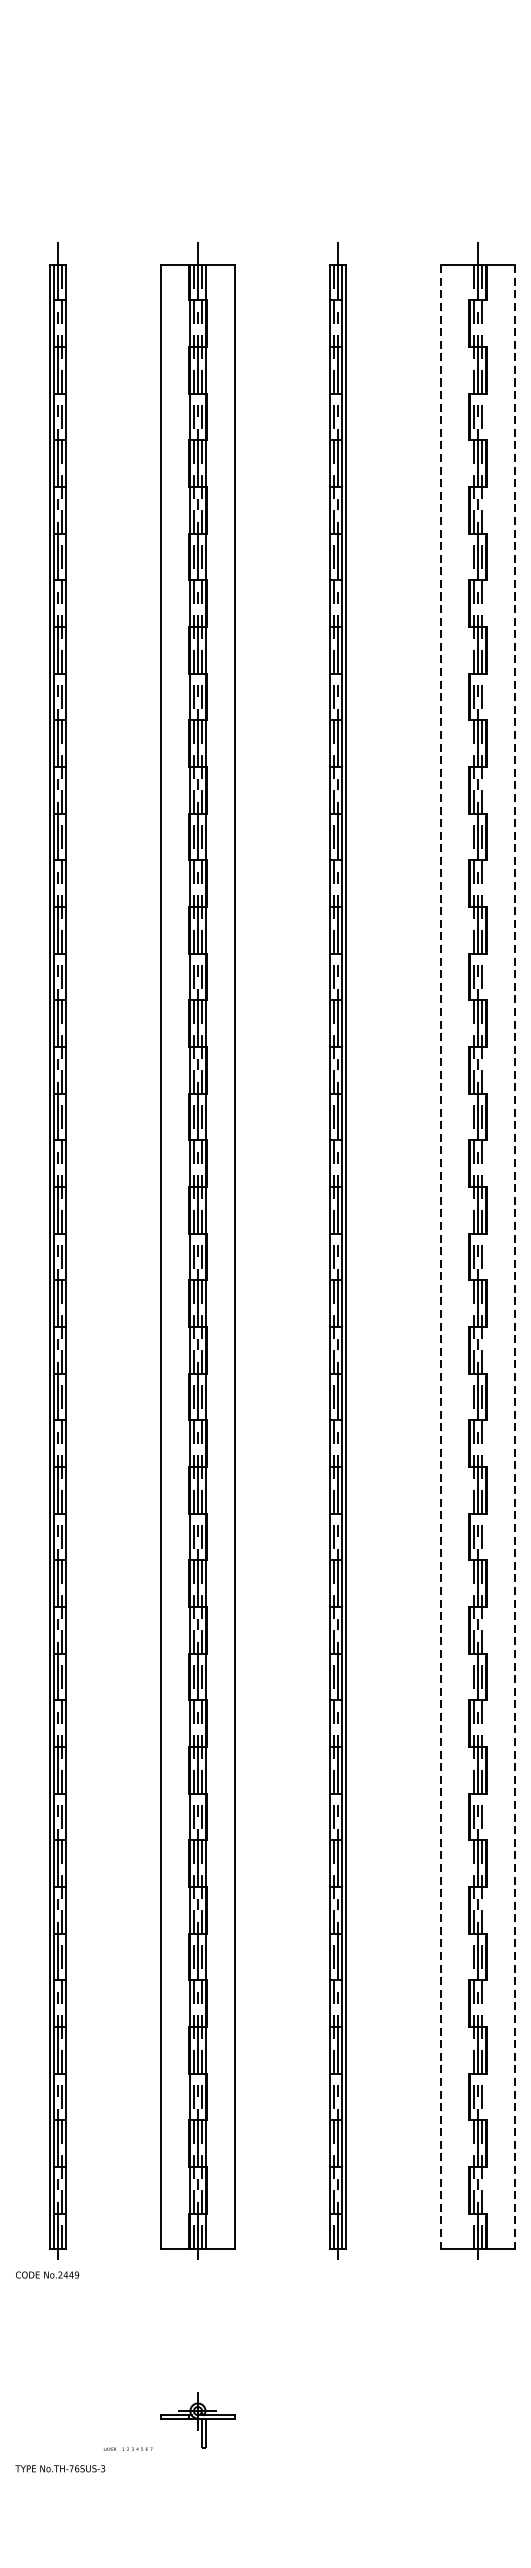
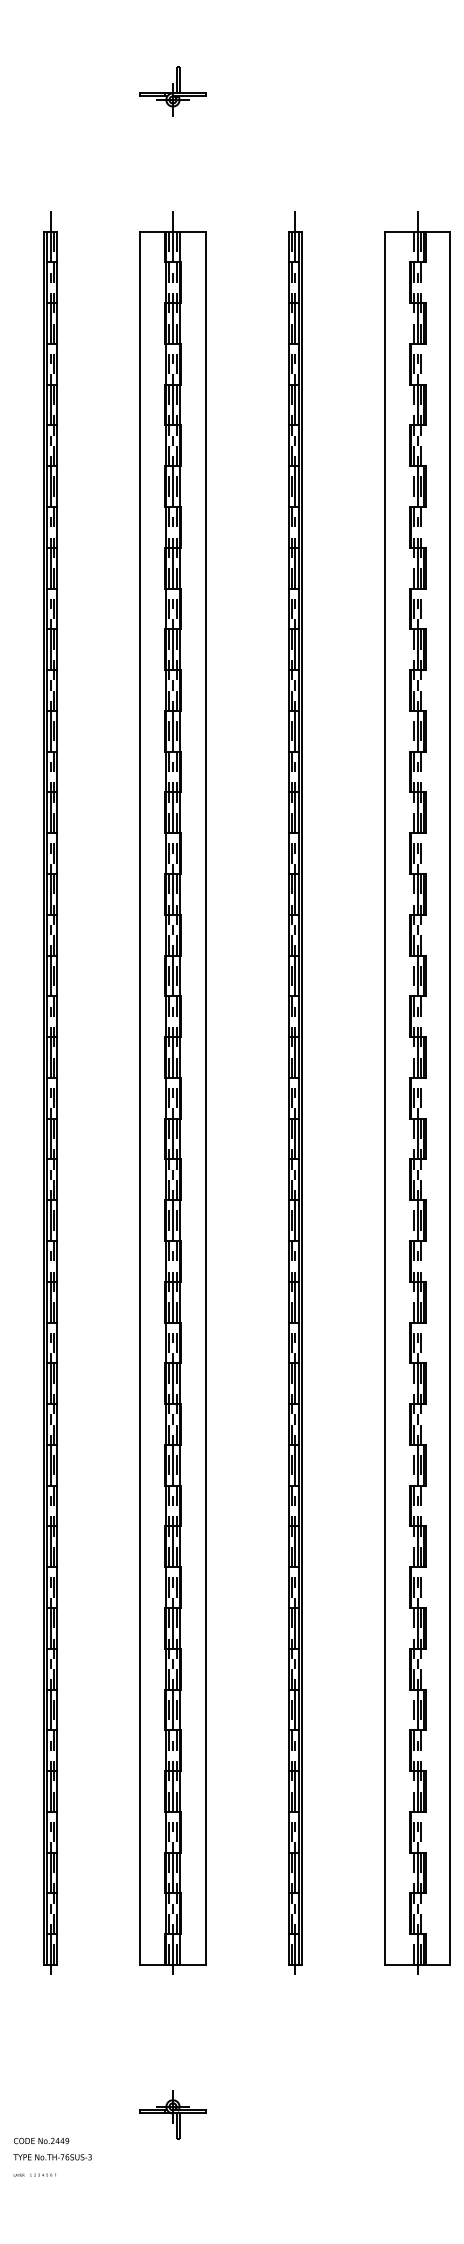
part: (197, 104) -> (172, 91), added
line: (441, 1257) -> (385, 1098), dashed -> solid
line: (515, 1257) -> (450, 1098), dashed -> solid
text: (47, 2274) -> (41, 2140), moved
text: (127, 2448) -> (34, 2174), moved

